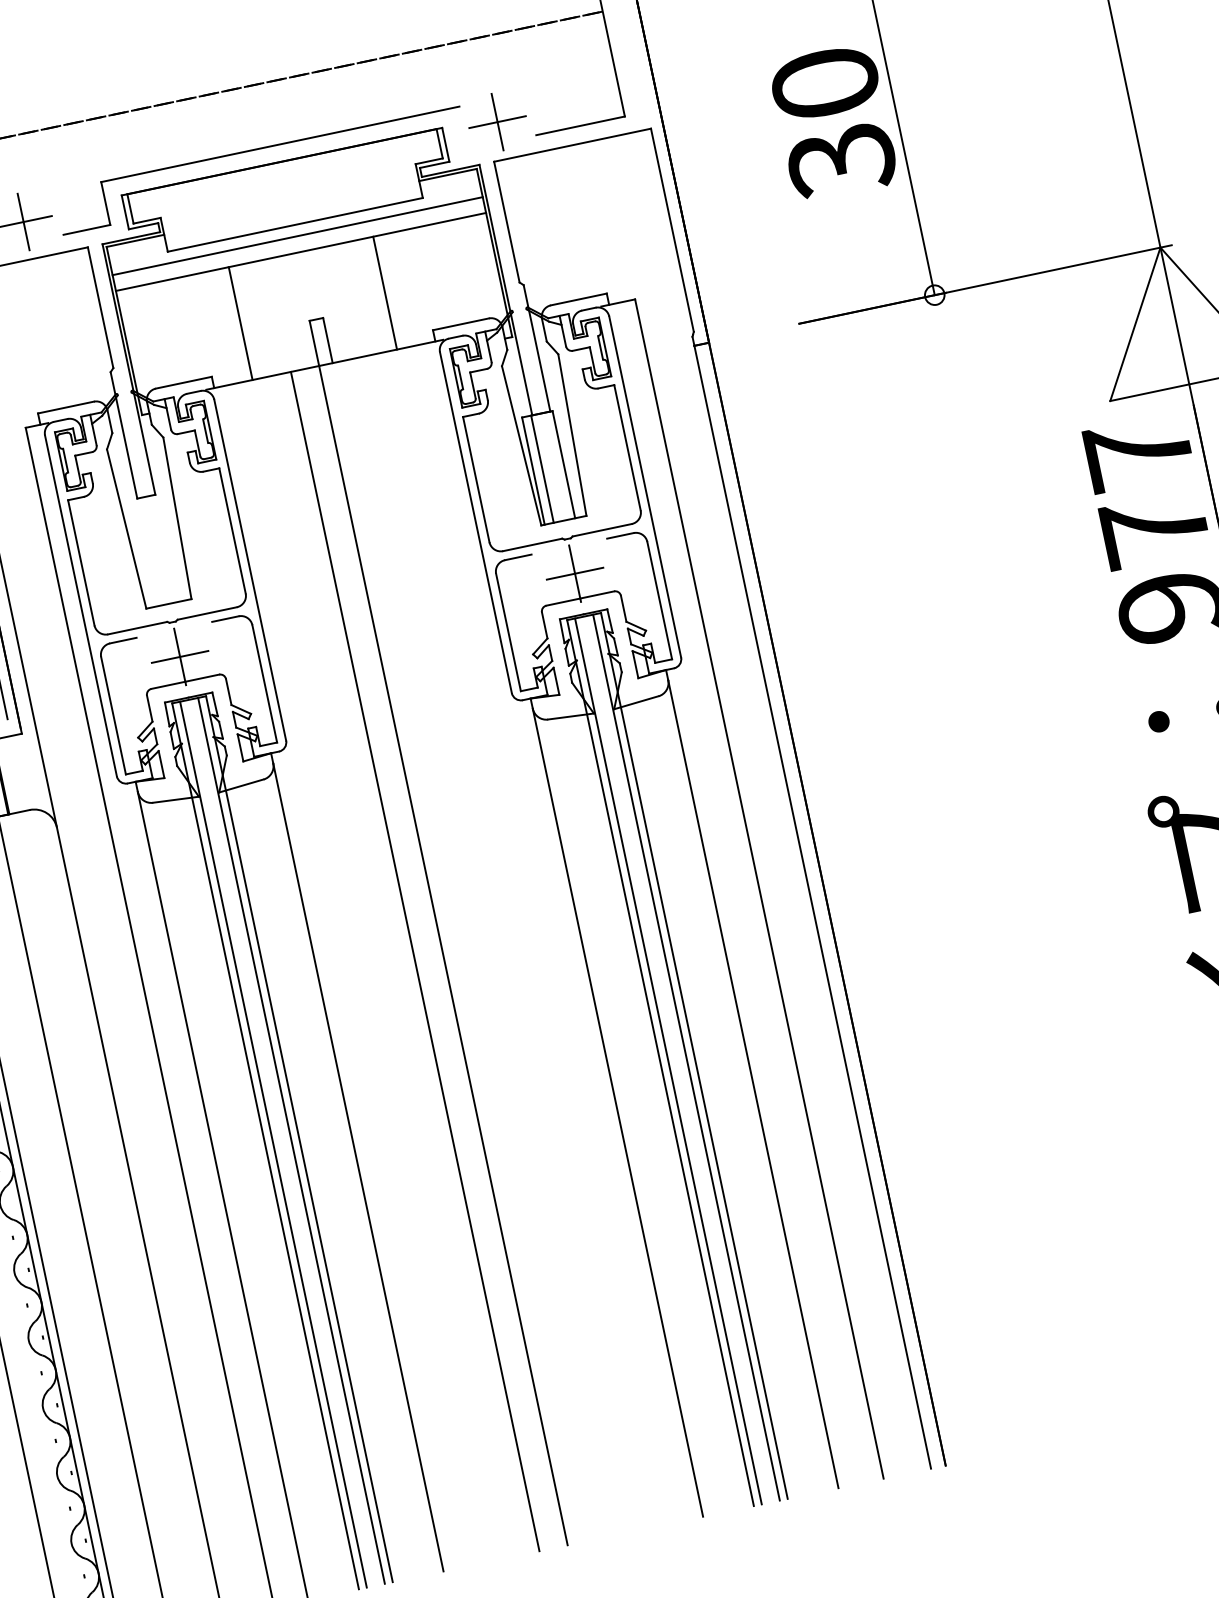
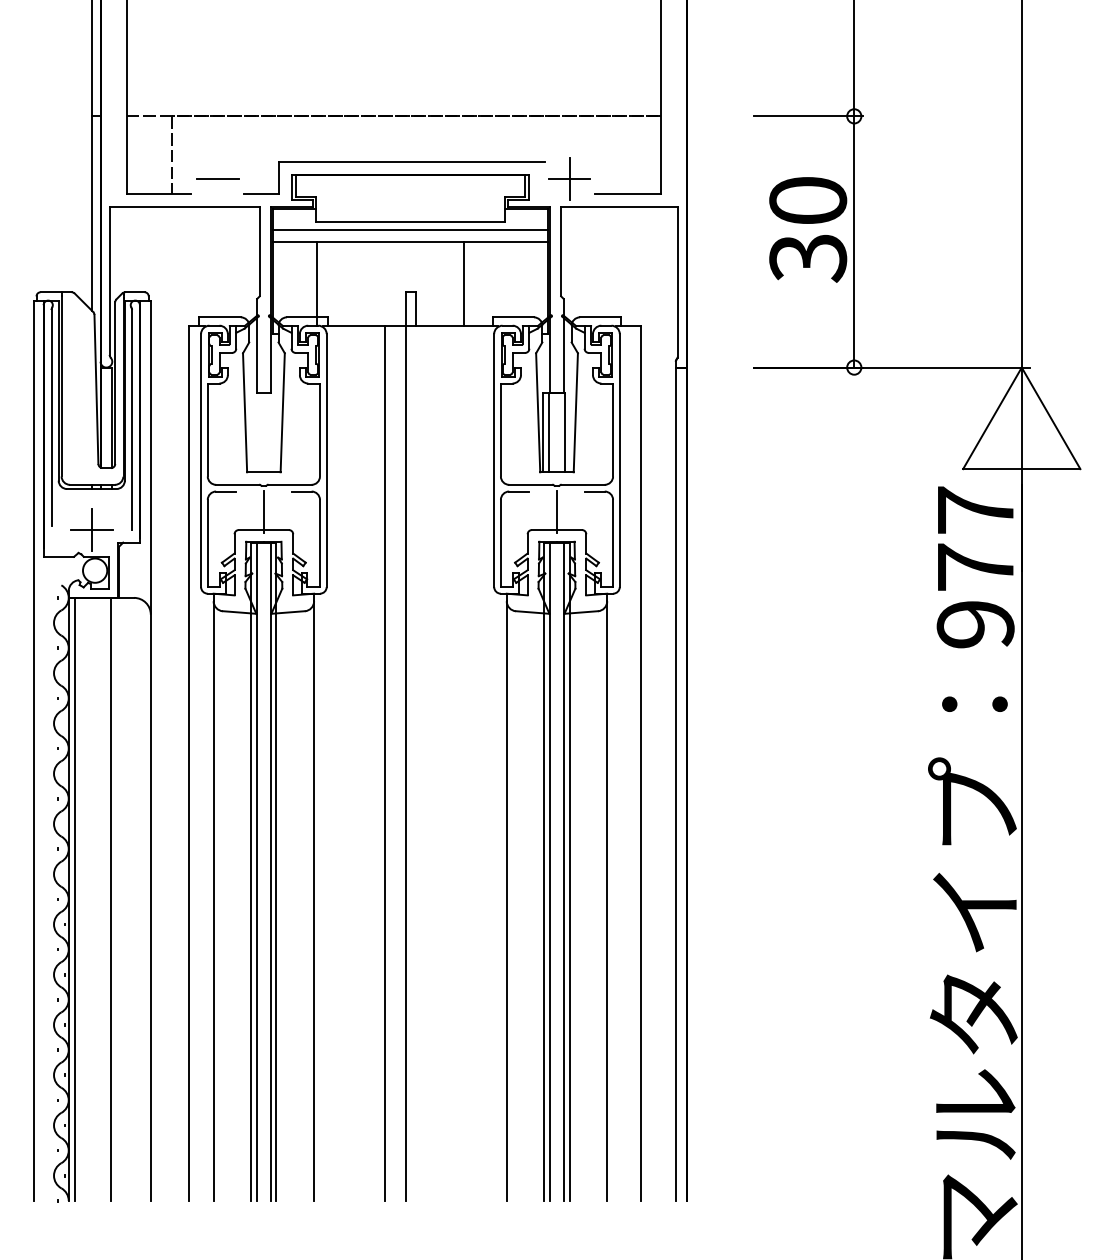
line: (23, 222) -> (217, 179), removed
line: (240, 323) -> (316, 283), moved
line: (574, 573) -> (556, 511), removed
line: (179, 656) -> (263, 511), removed

